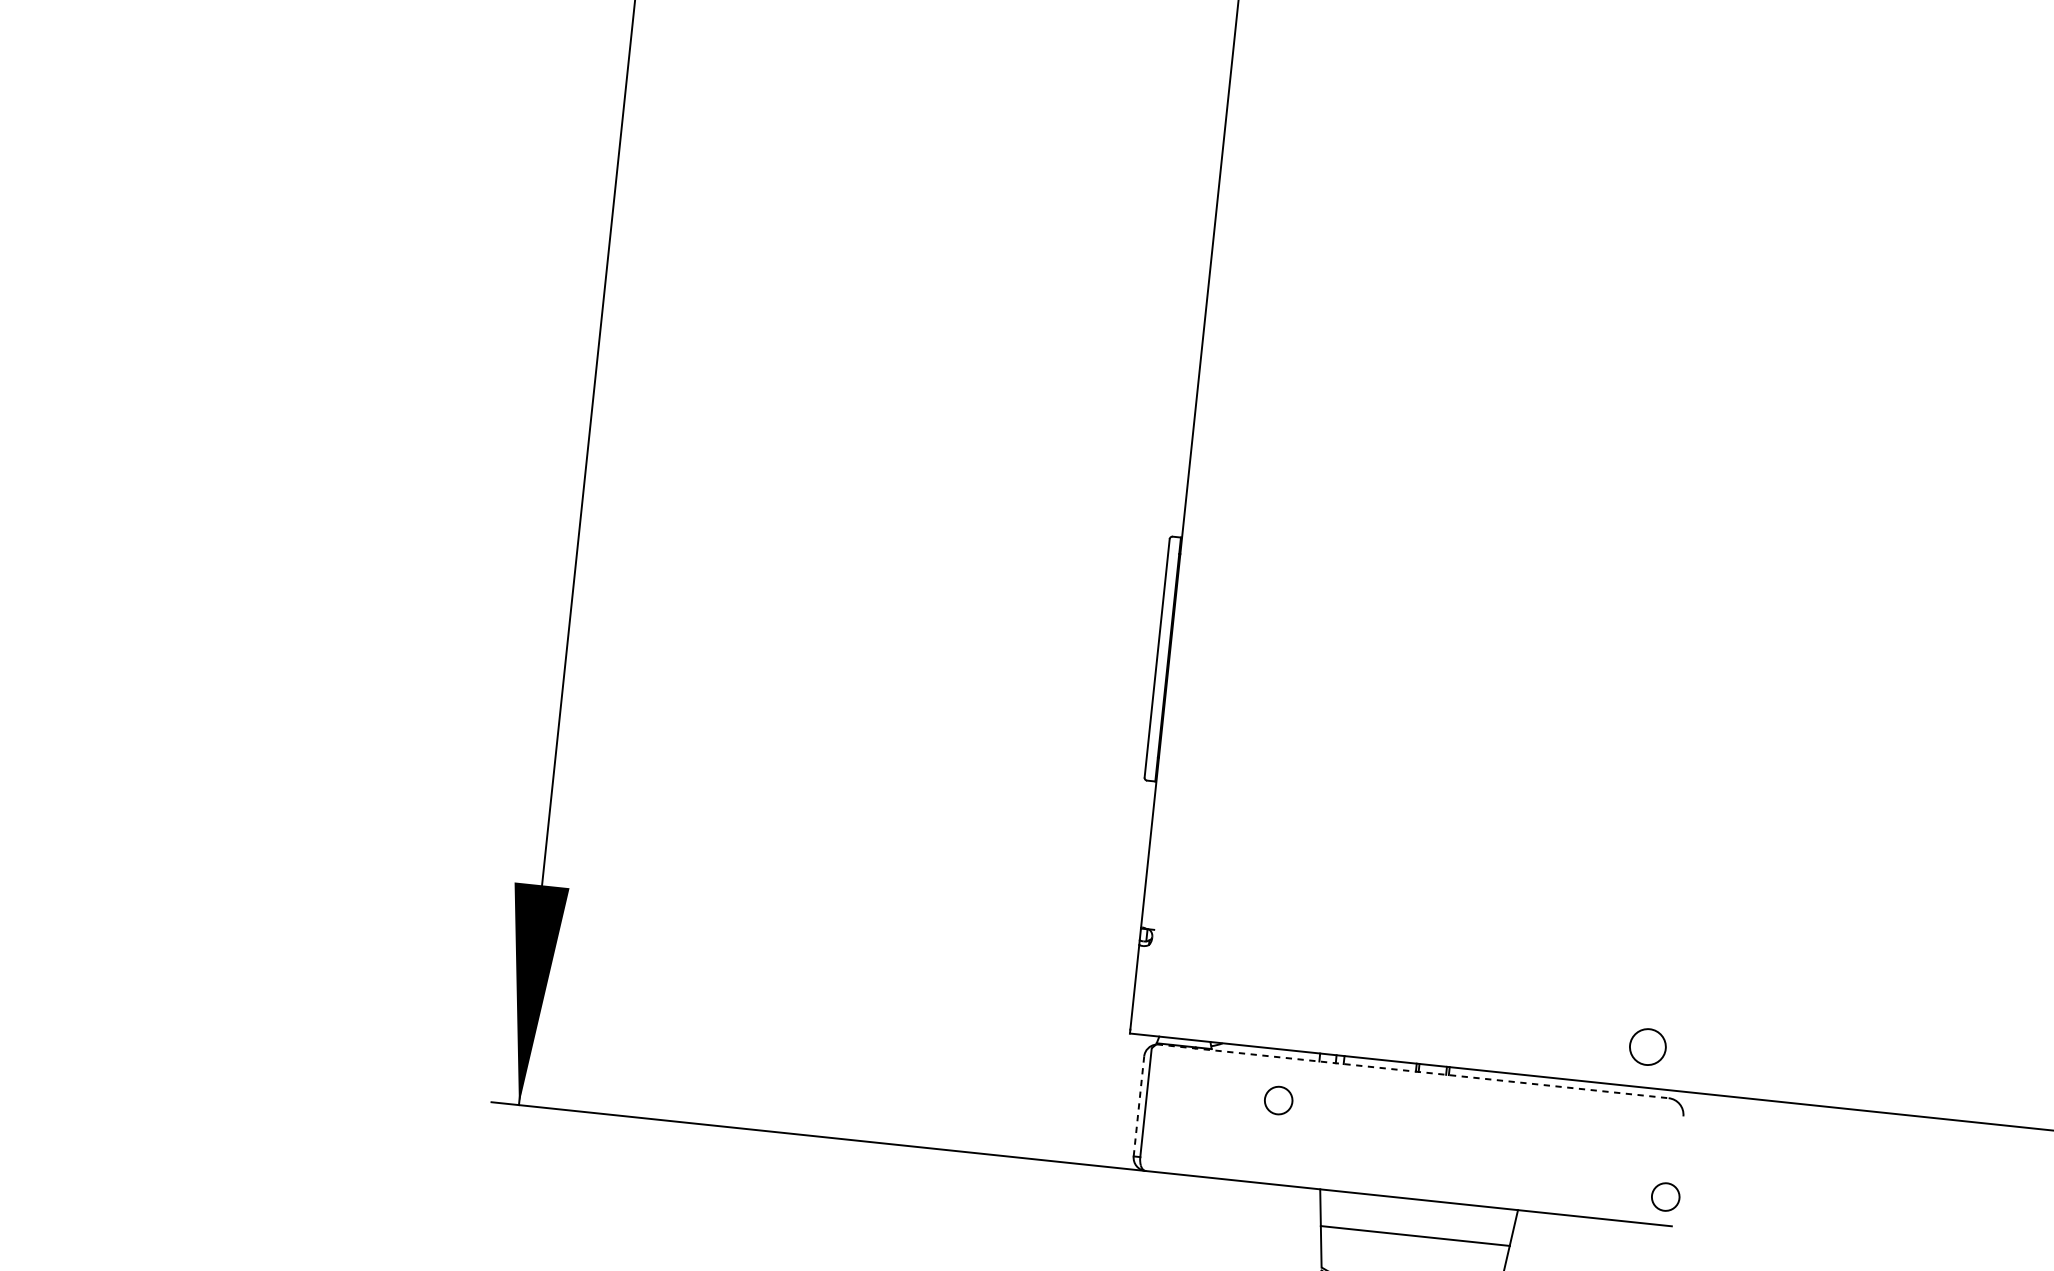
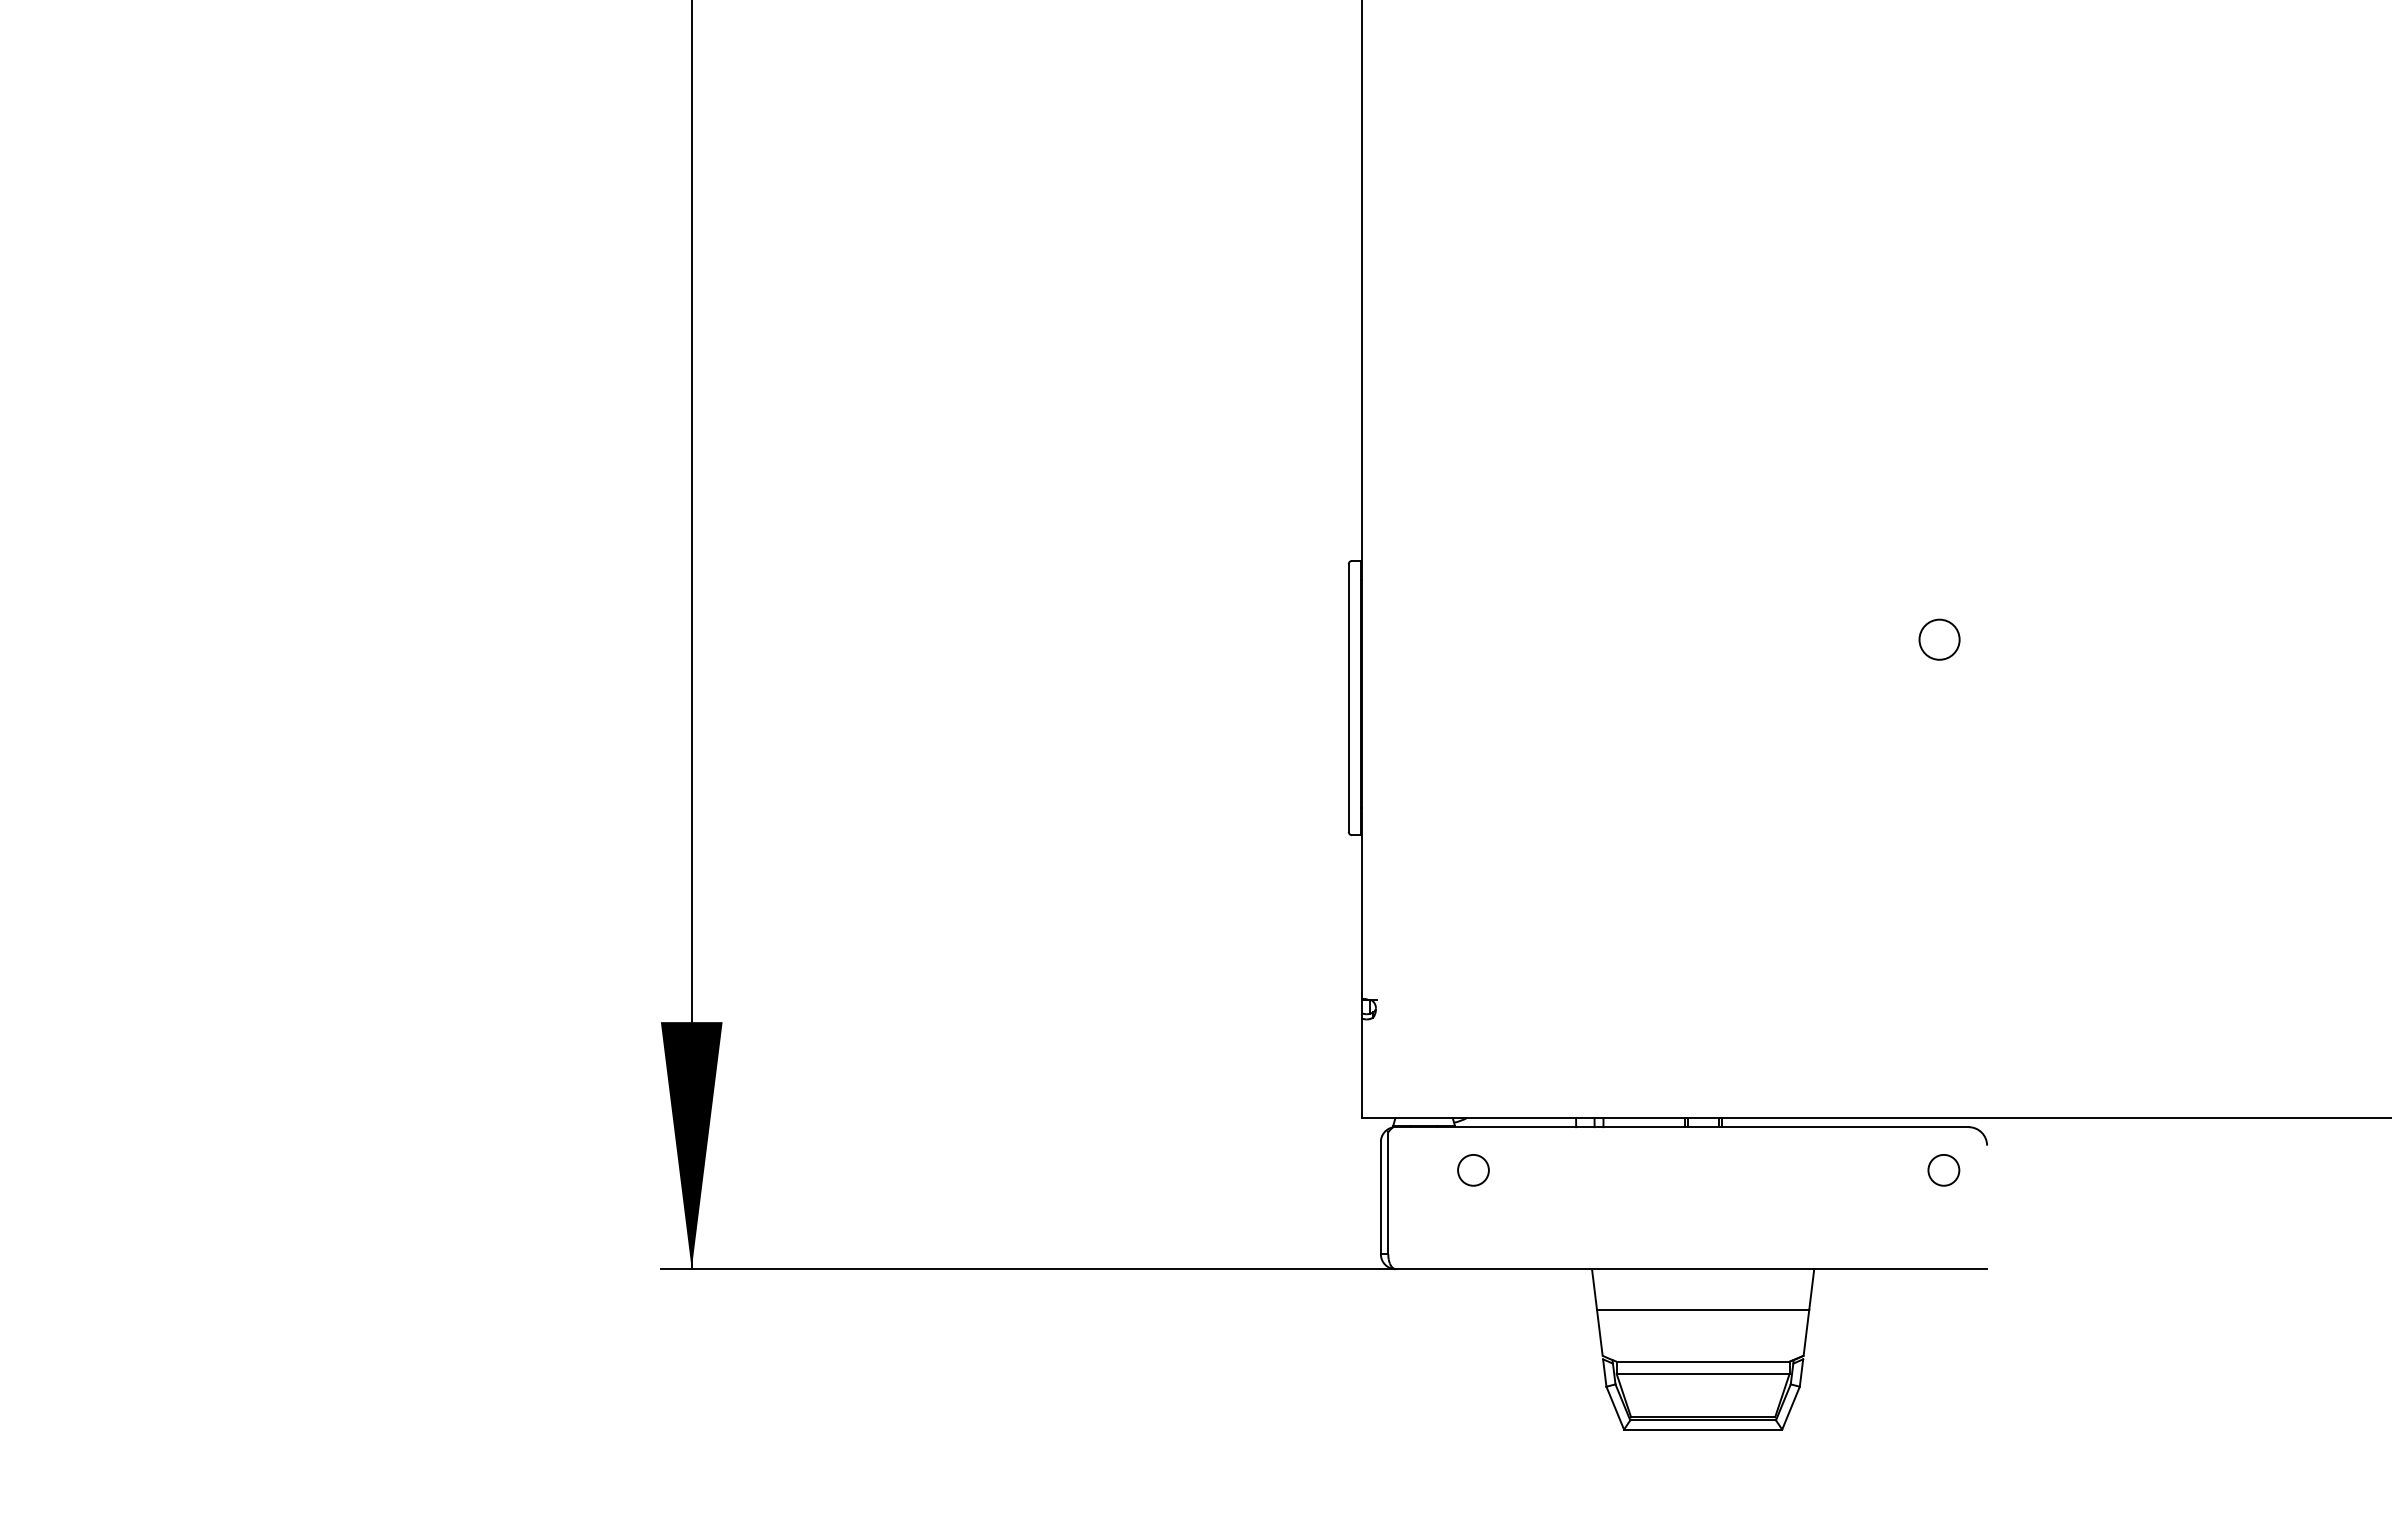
circle: (1647, 1046) -> (1939, 639), moved
line: (1413, 1071) -> (1681, 1127), dashed -> solid
circle: (1278, 1100) -> (1473, 1170), moved
line: (1138, 1106) -> (1380, 1198), dashed -> solid
circle: (1665, 1197) -> (1943, 1170), moved

